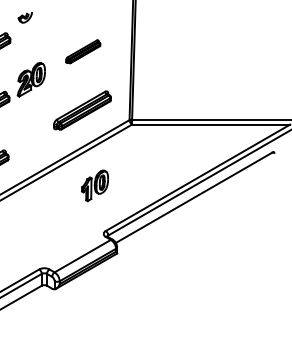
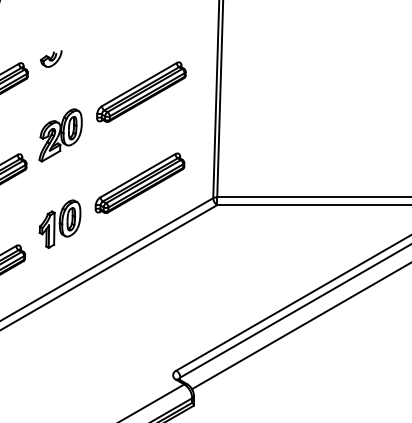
part: (24, 17) -> (49, 58), moved
part: (82, 51) -> (140, 91), size x1.67
part: (94, 185) -> (59, 223), moved

